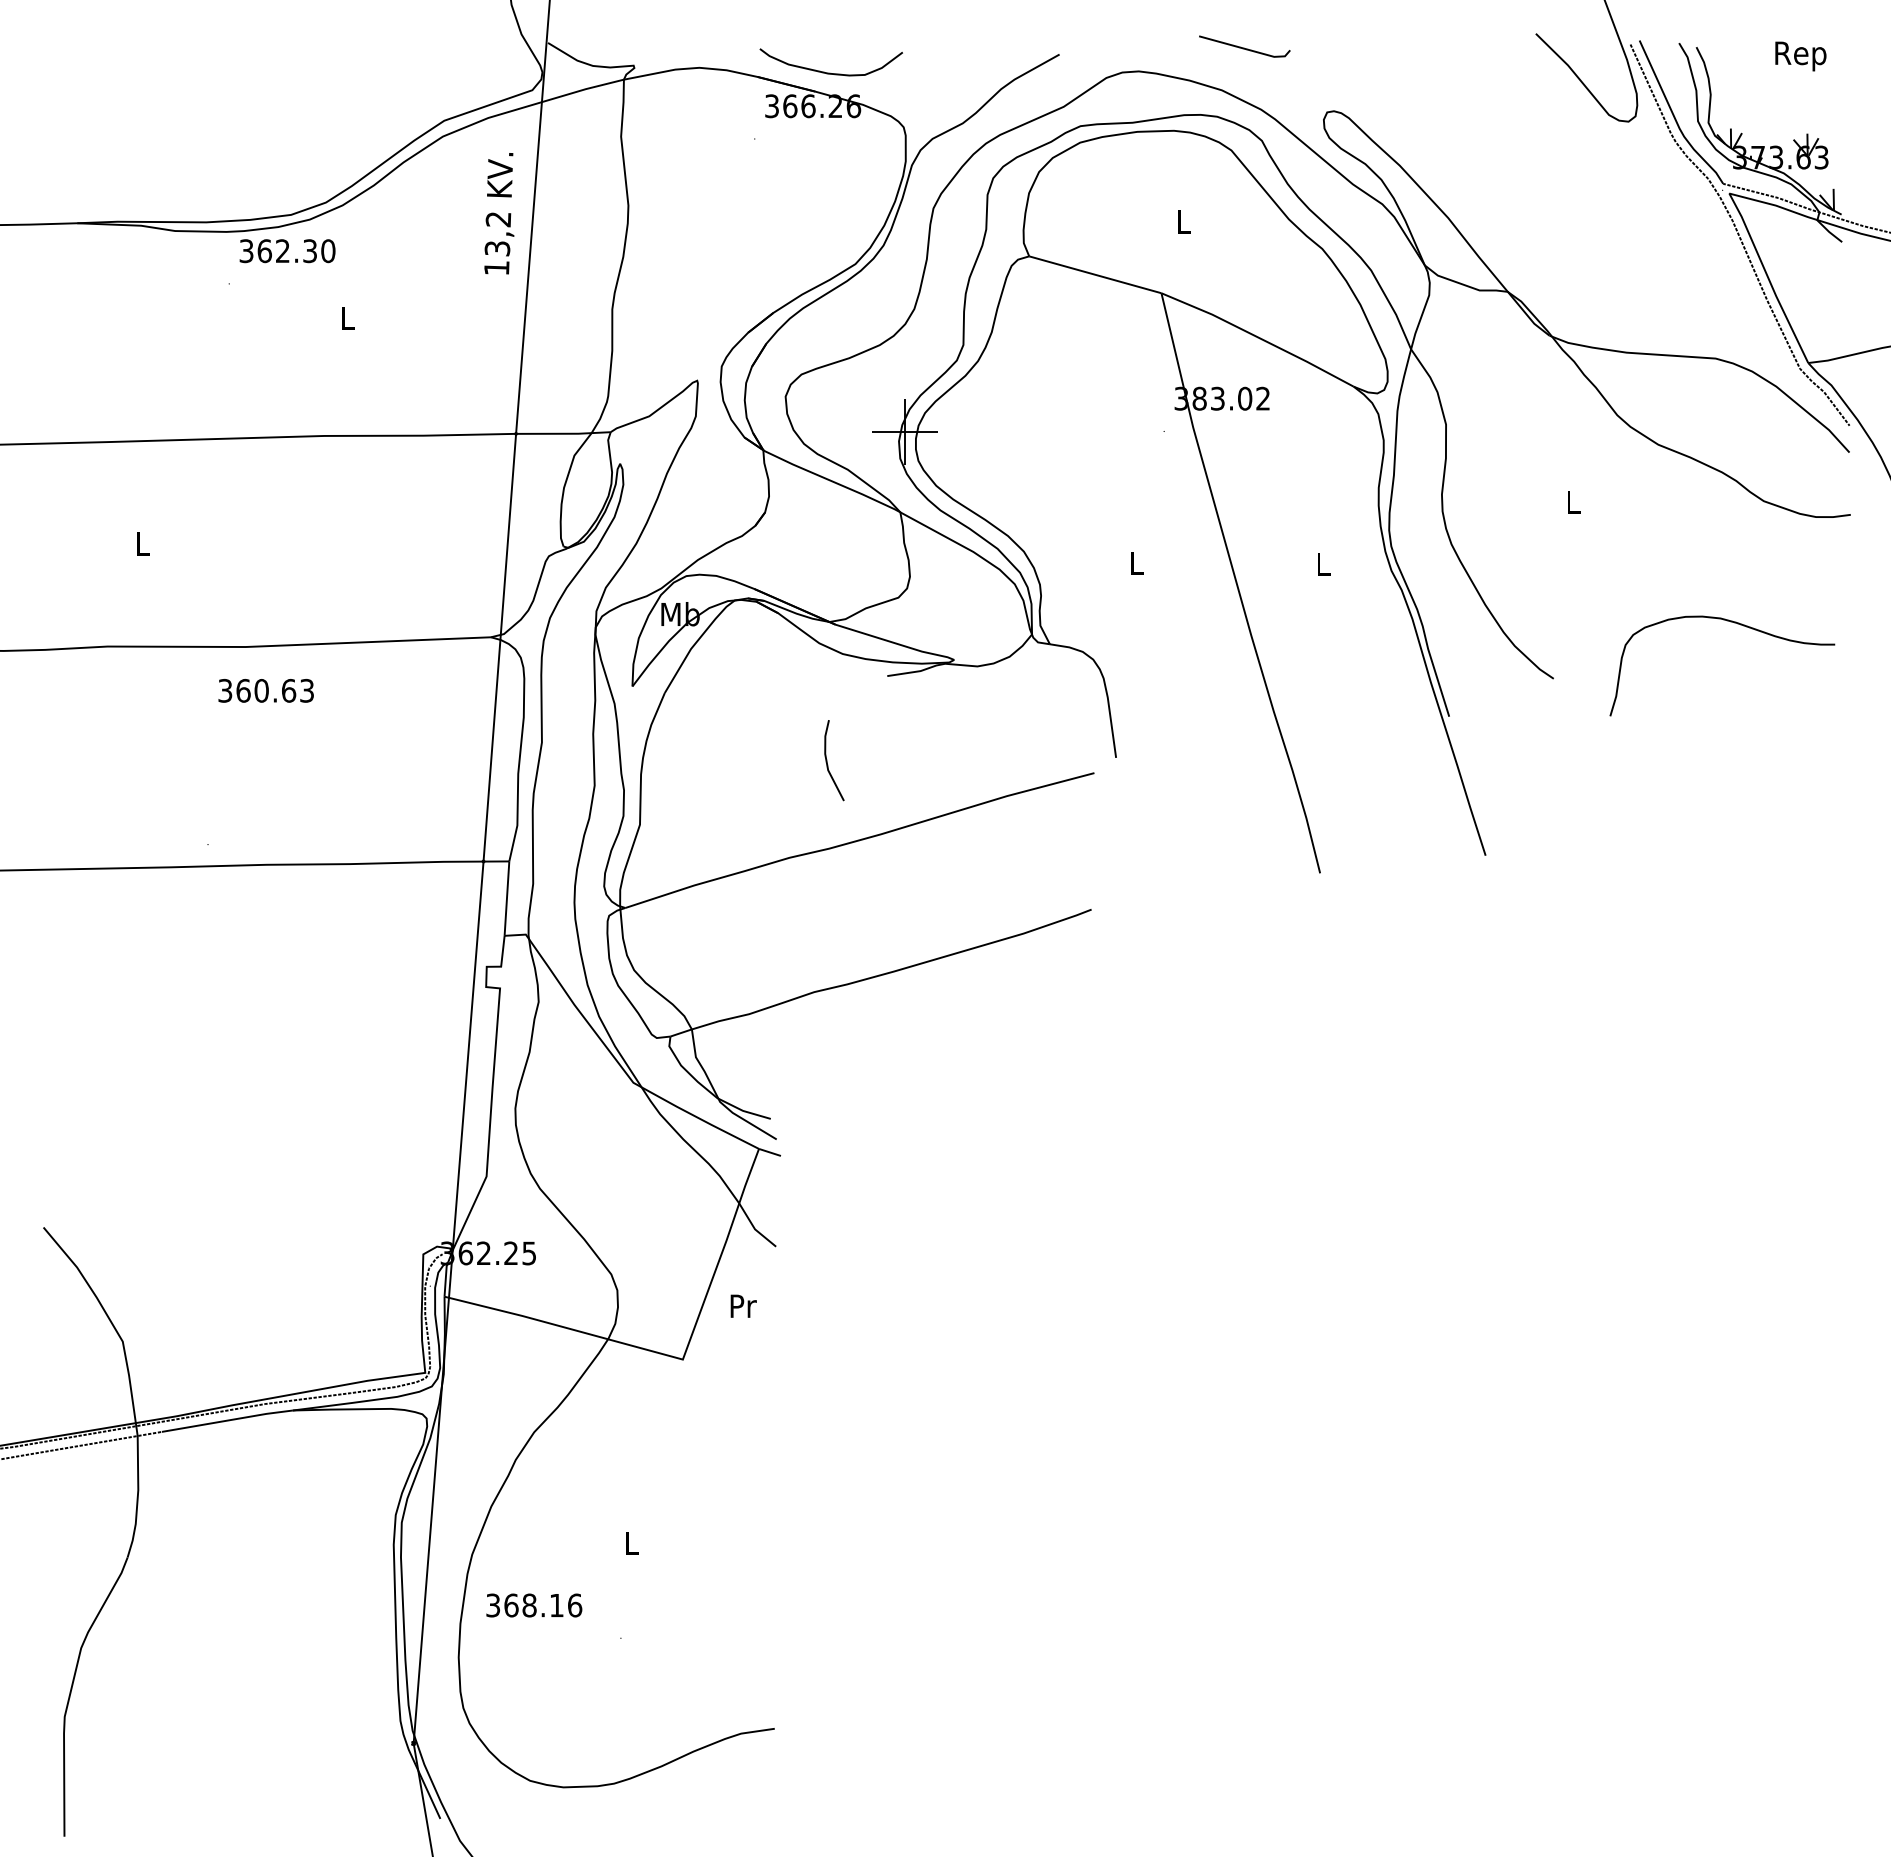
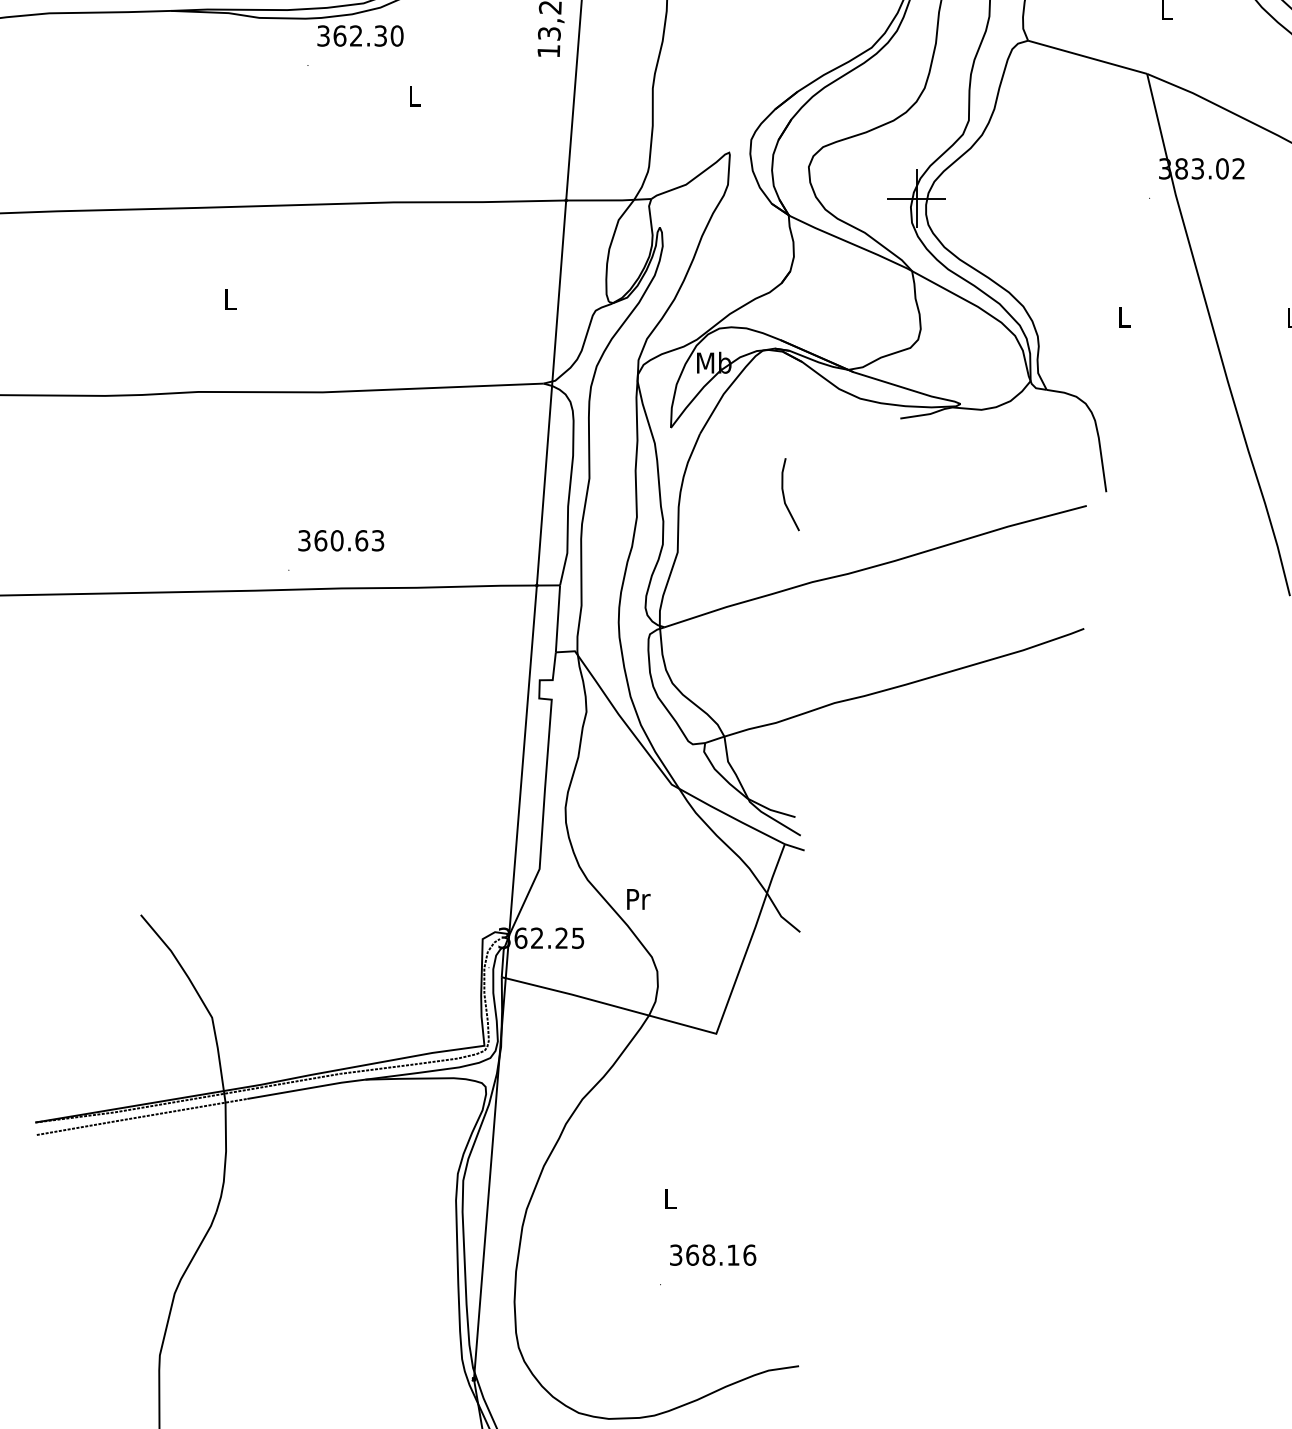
text: (265, 690) -> (340, 540), moved
line: (827, 760) -> (784, 494), moved
text: (743, 1305) -> (638, 898), moved
text: (534, 1605) -> (713, 1255), moved

